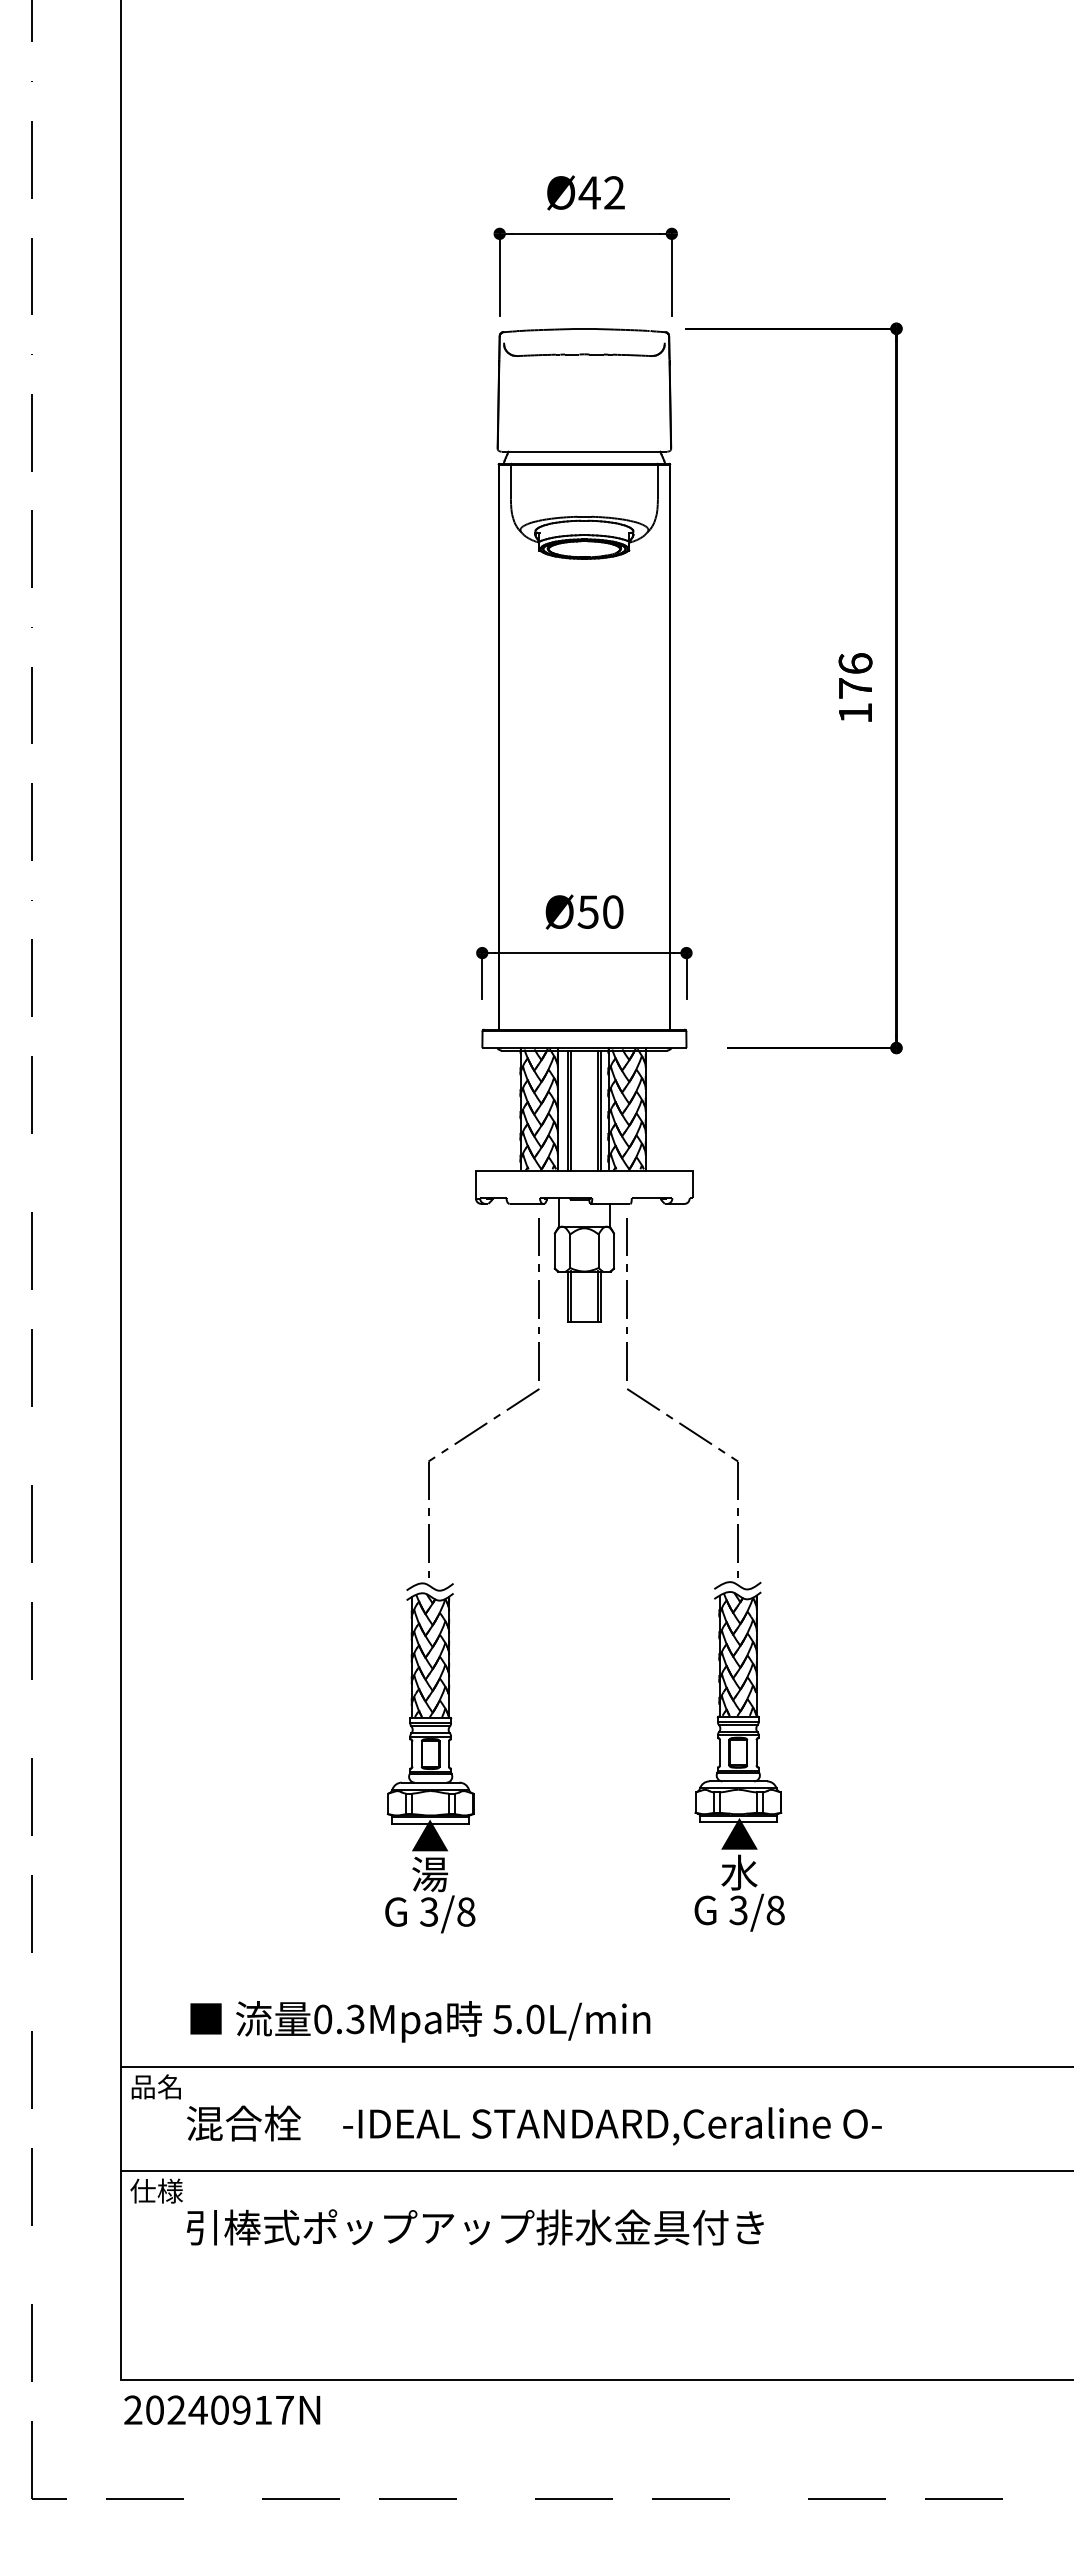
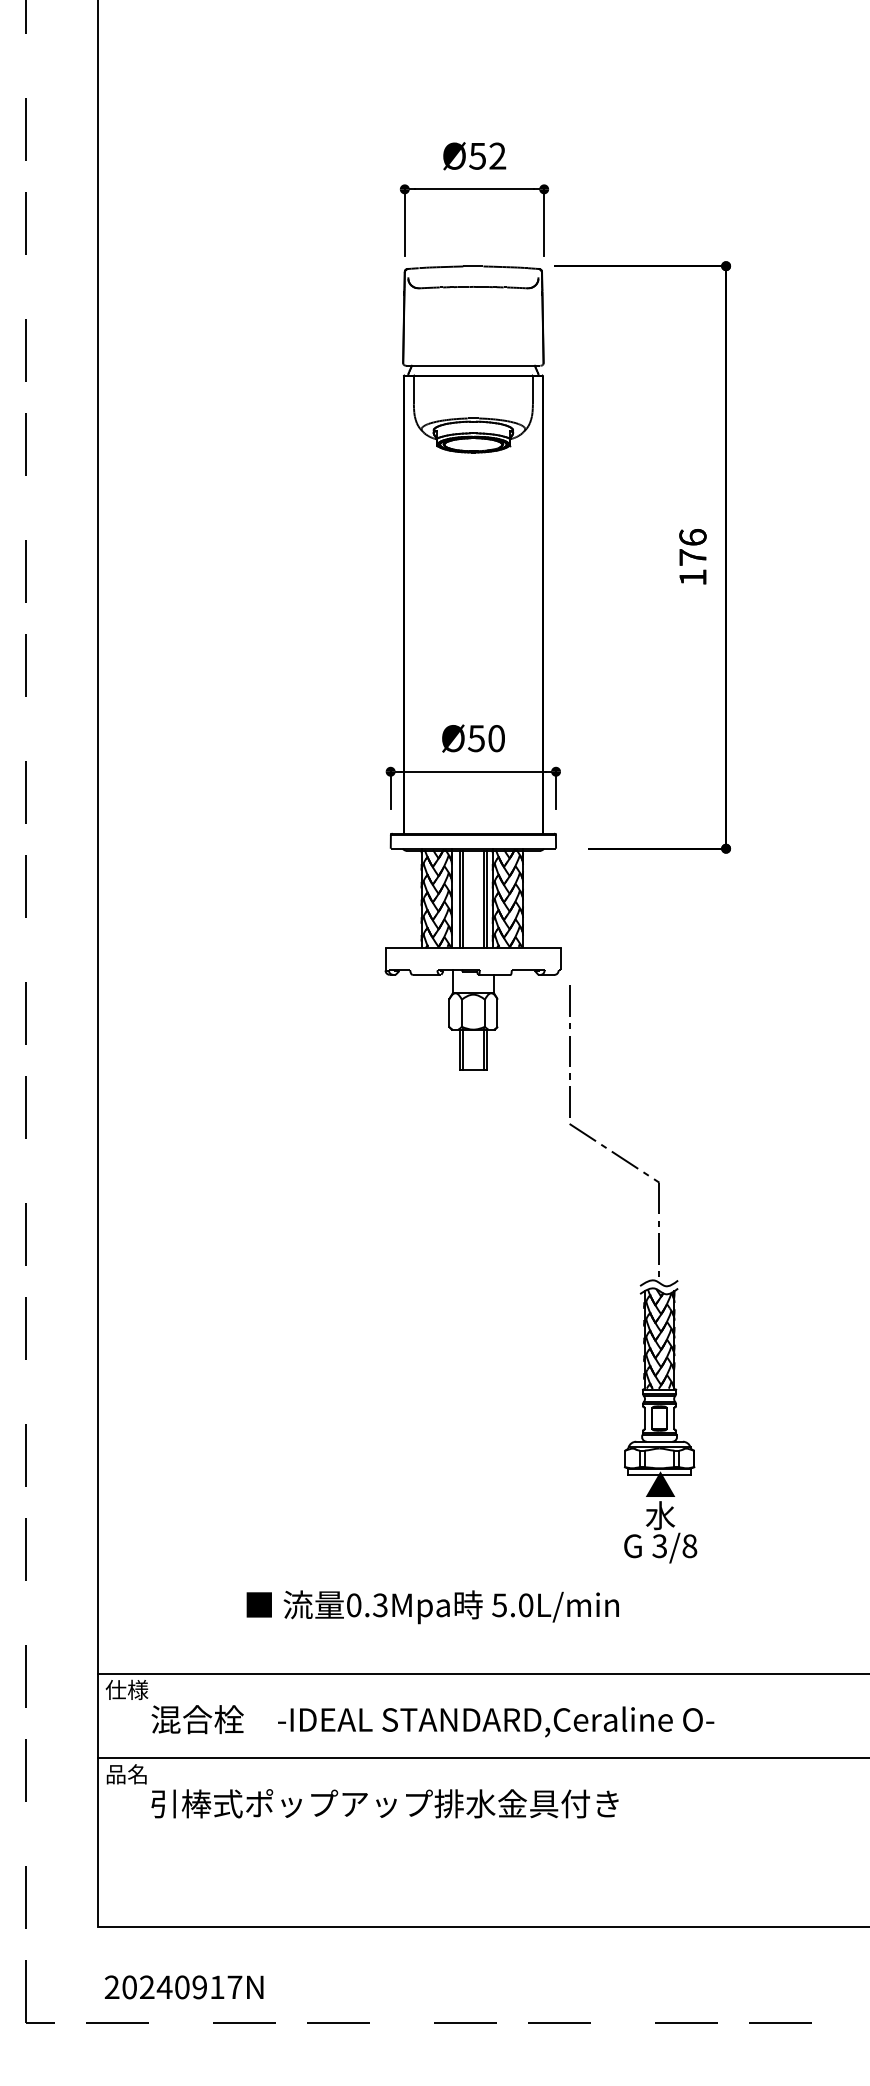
text: (589, 192) -> (477, 155), Ø42 -> Ø52
part: (453, 1583) -> (367, 1282), removed
part: (714, 1587) -> (640, 1284), moved
text: (420, 2021) -> (432, 1607), moved
text: (156, 2086) -> (126, 1689), 品名 -> 仕様
text: (156, 2190) -> (126, 1773), 仕様 -> 品名
text: (222, 2409) -> (184, 1986), moved

